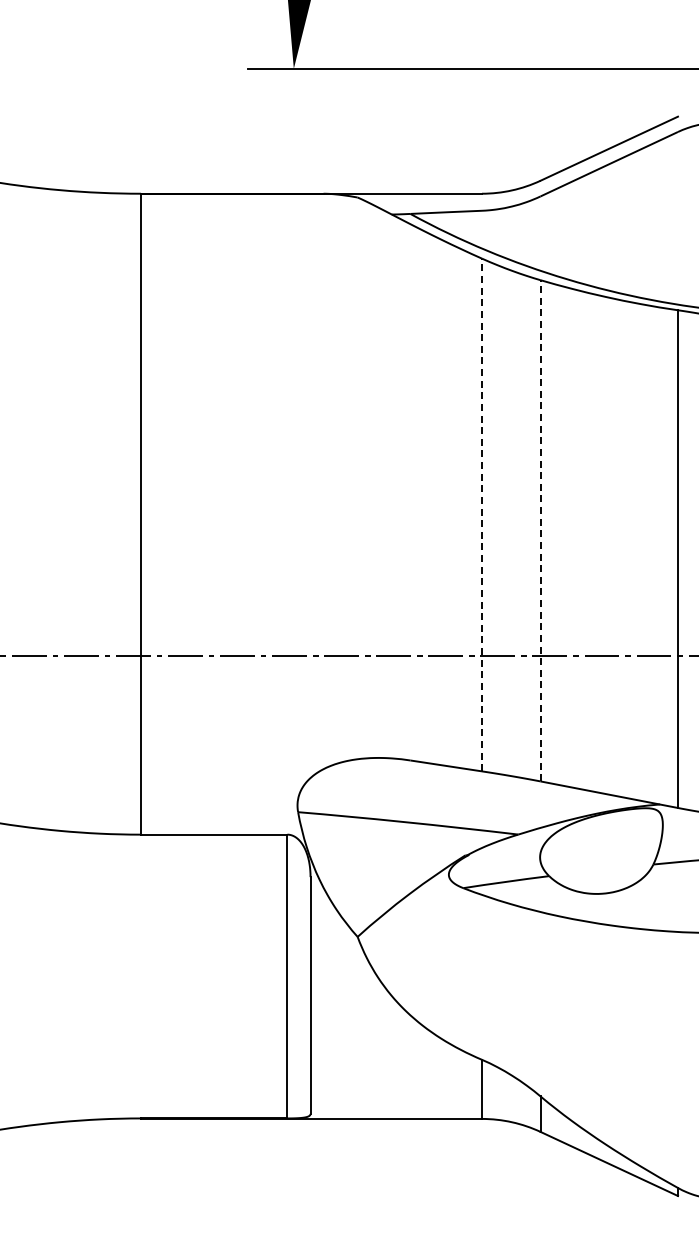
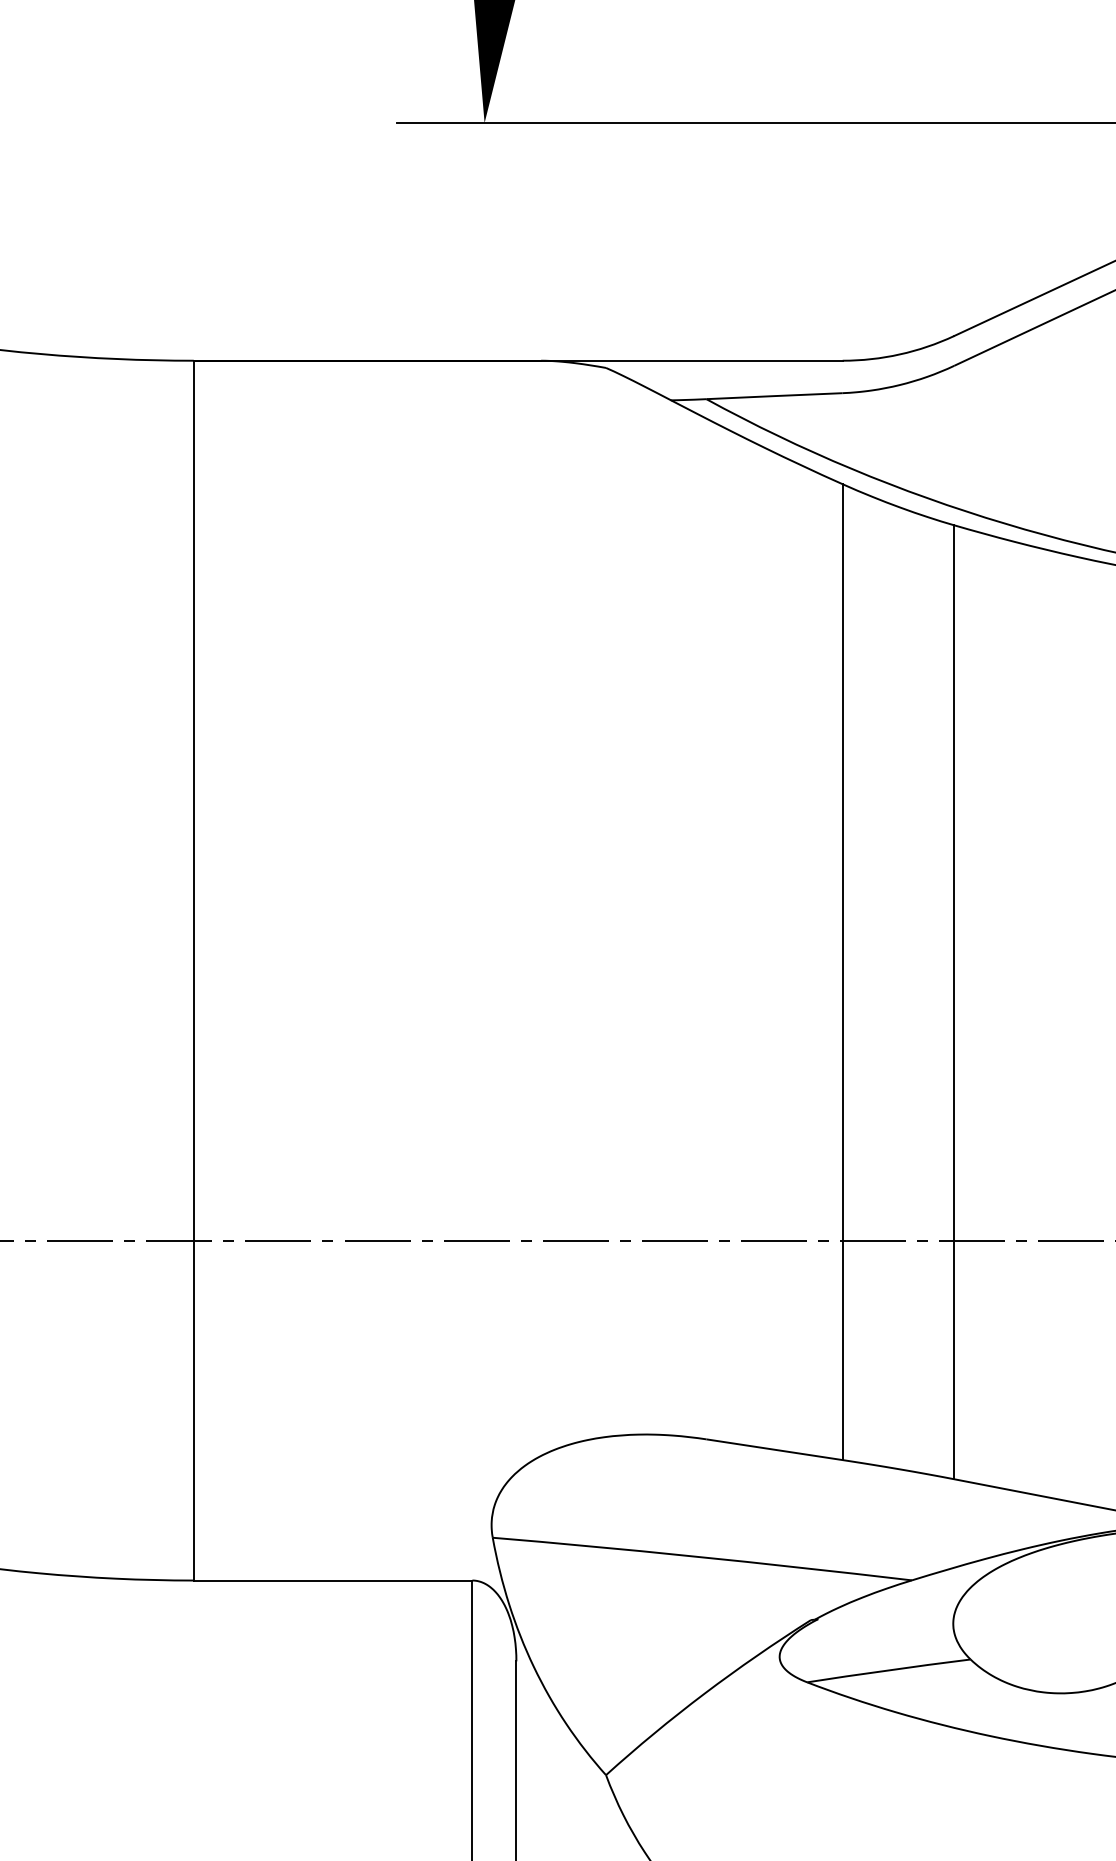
line: (481, 514) -> (841, 971), dashed -> solid
line: (540, 530) -> (954, 1001), dashed -> solid

